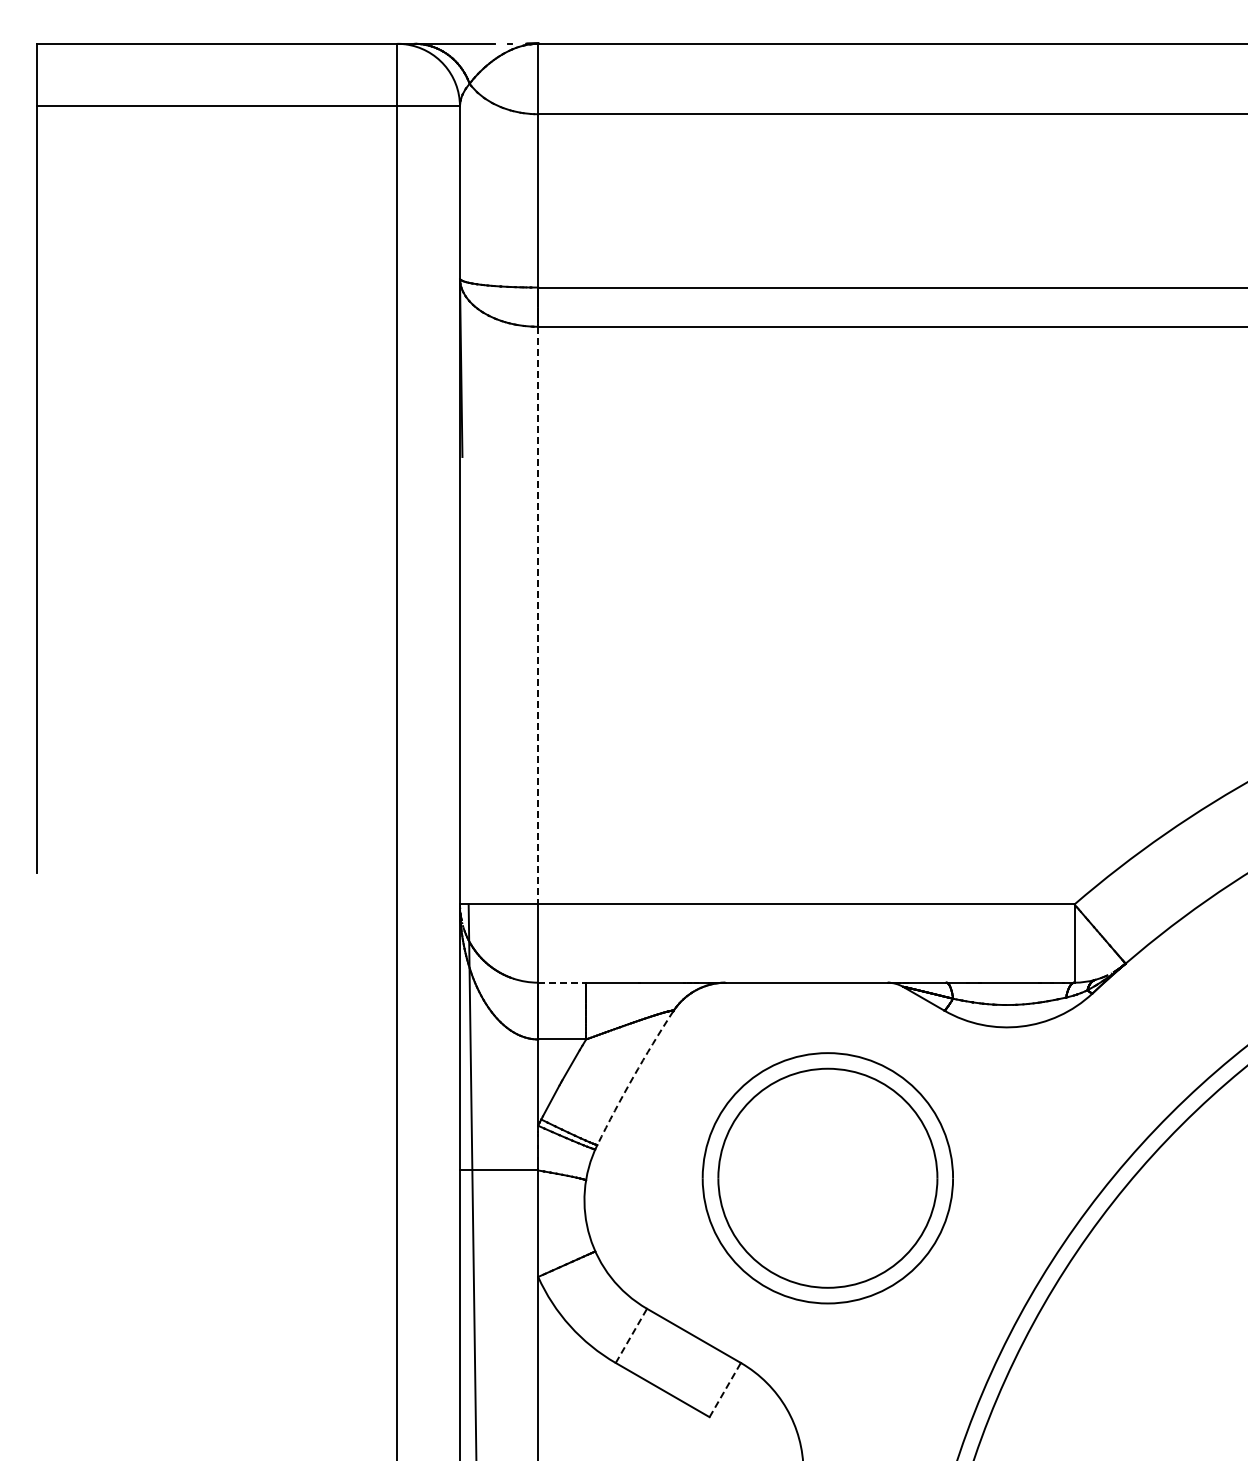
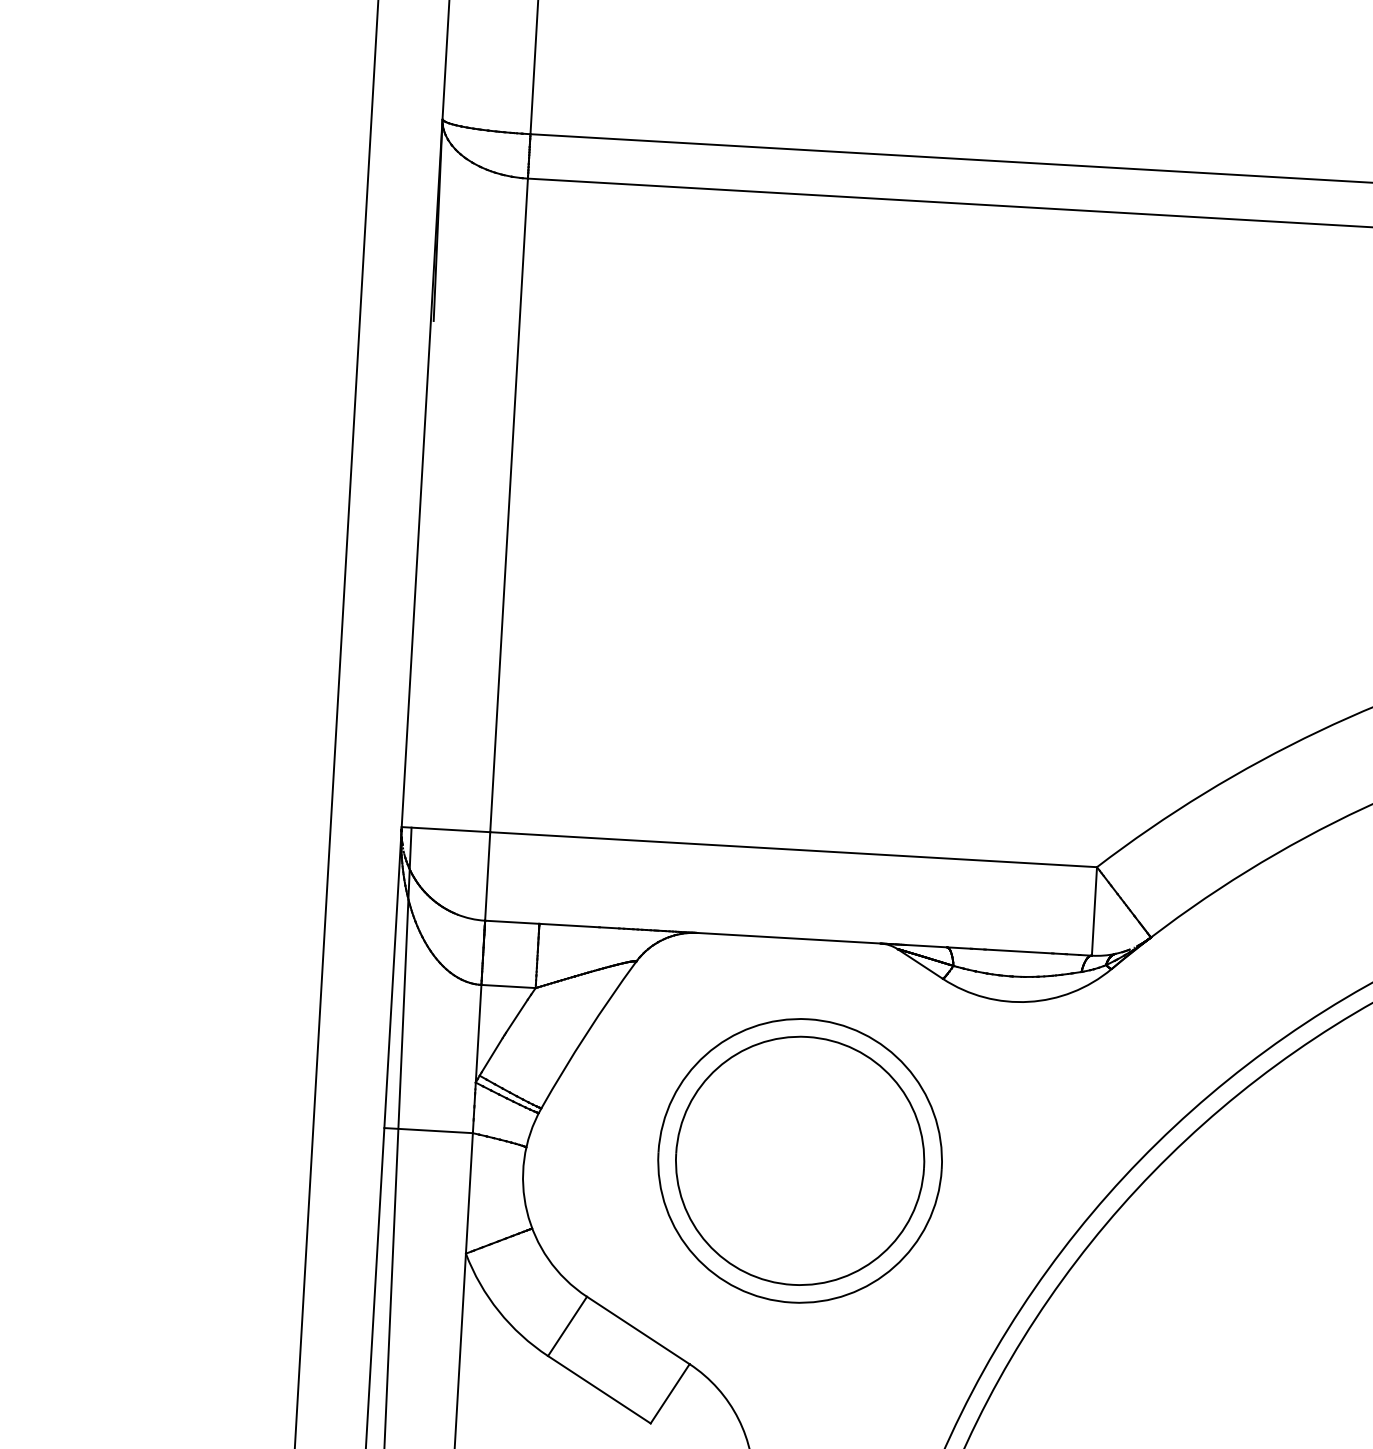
line: (538, 615) -> (509, 505), dashed -> solid
line: (562, 982) -> (512, 922), dashed -> solid
arc: (633, 1077) -> (586, 1034), dashed -> solid
line: (631, 1335) -> (567, 1325), dashed -> solid
line: (725, 1389) -> (670, 1393), dashed -> solid

